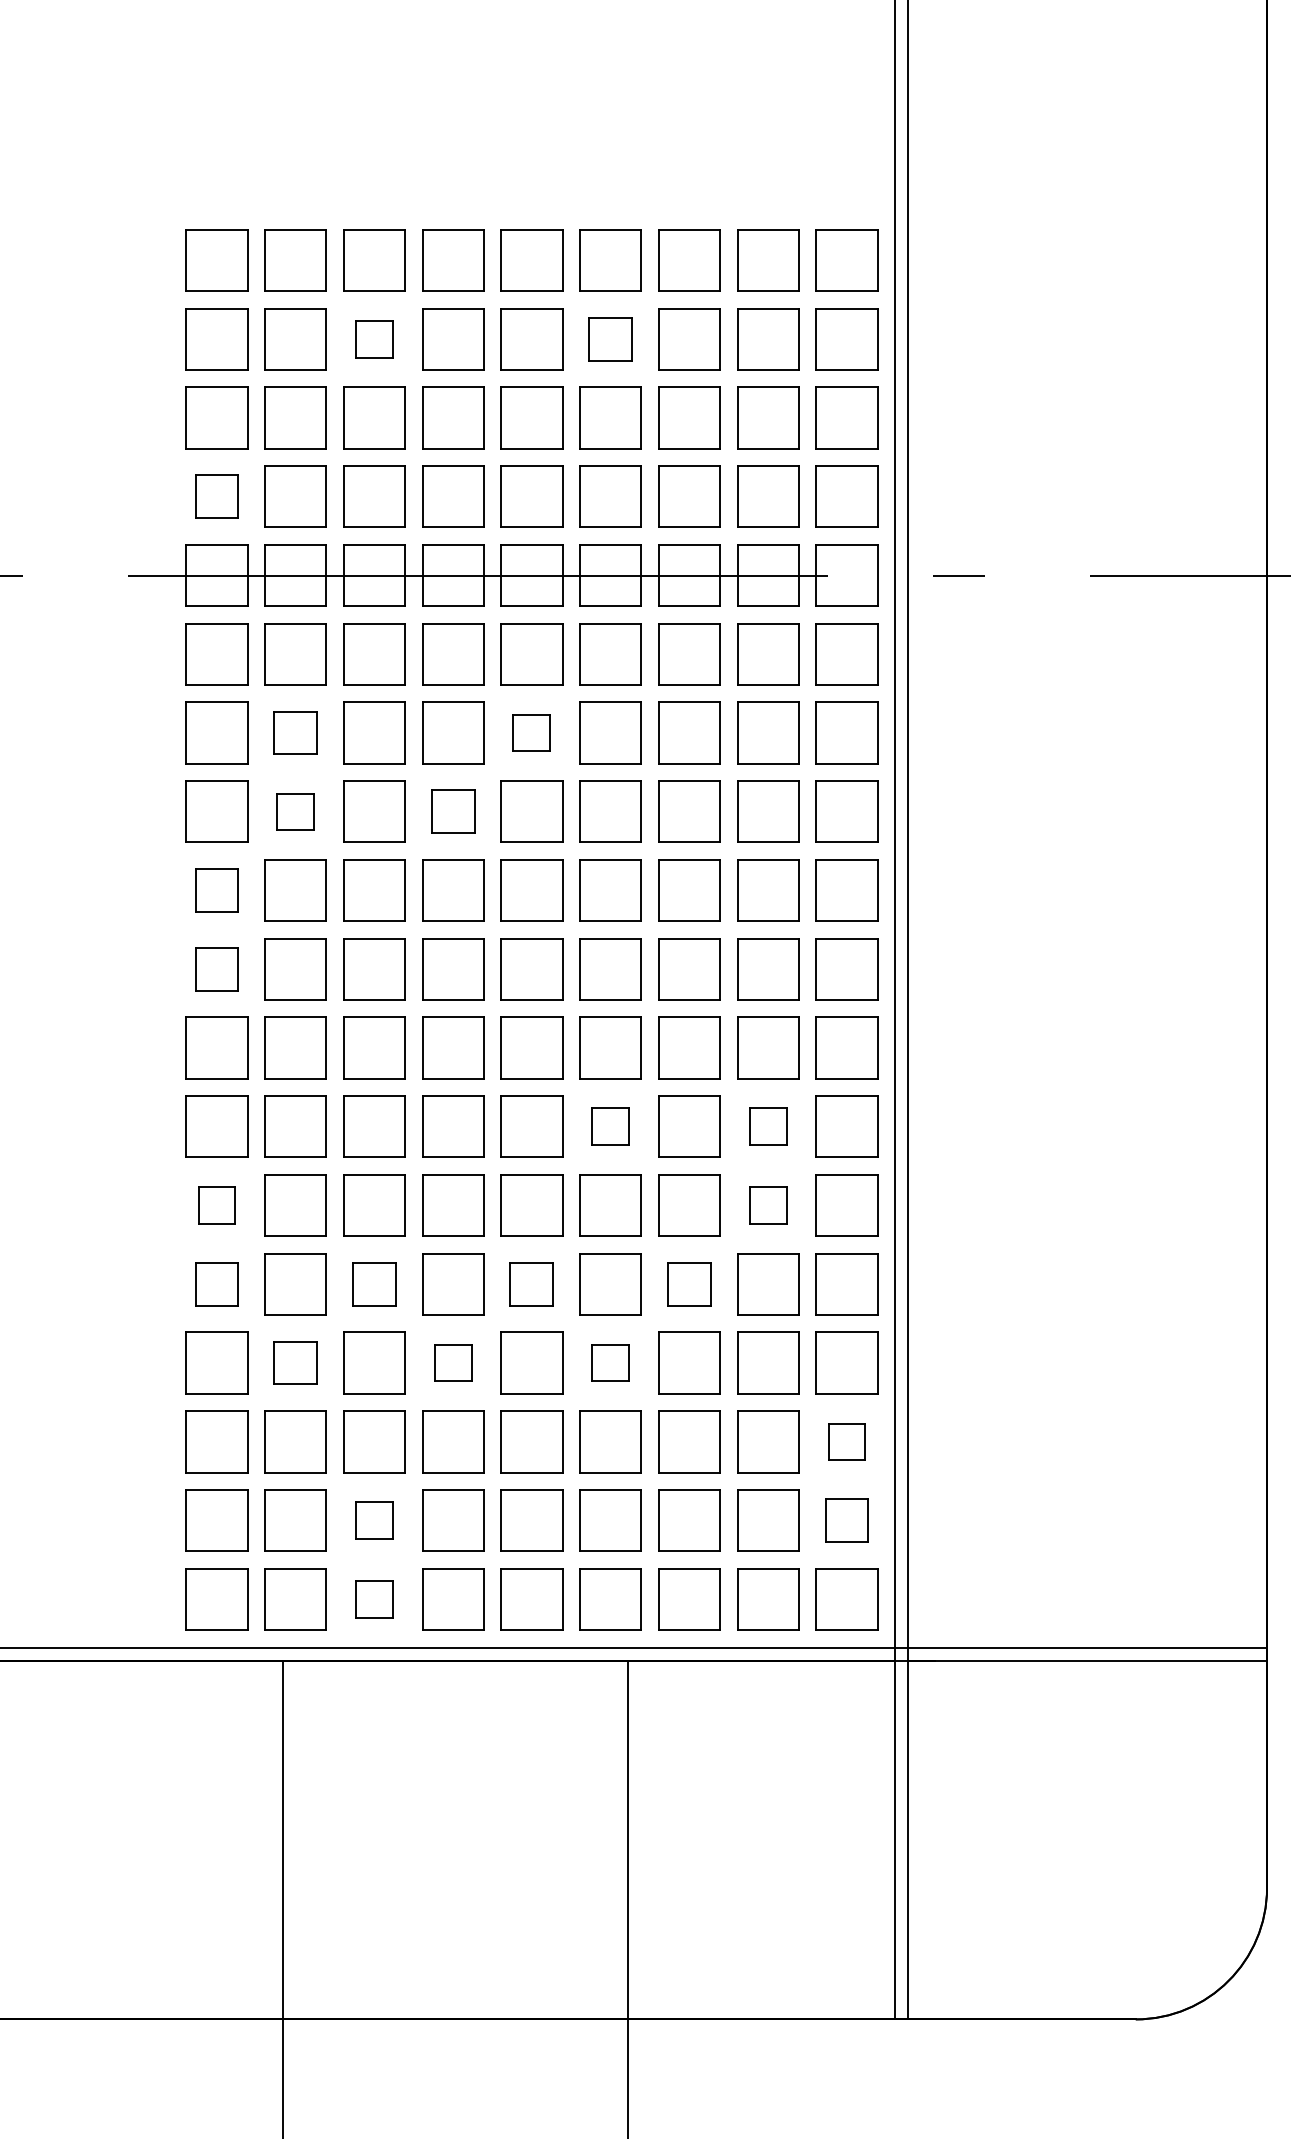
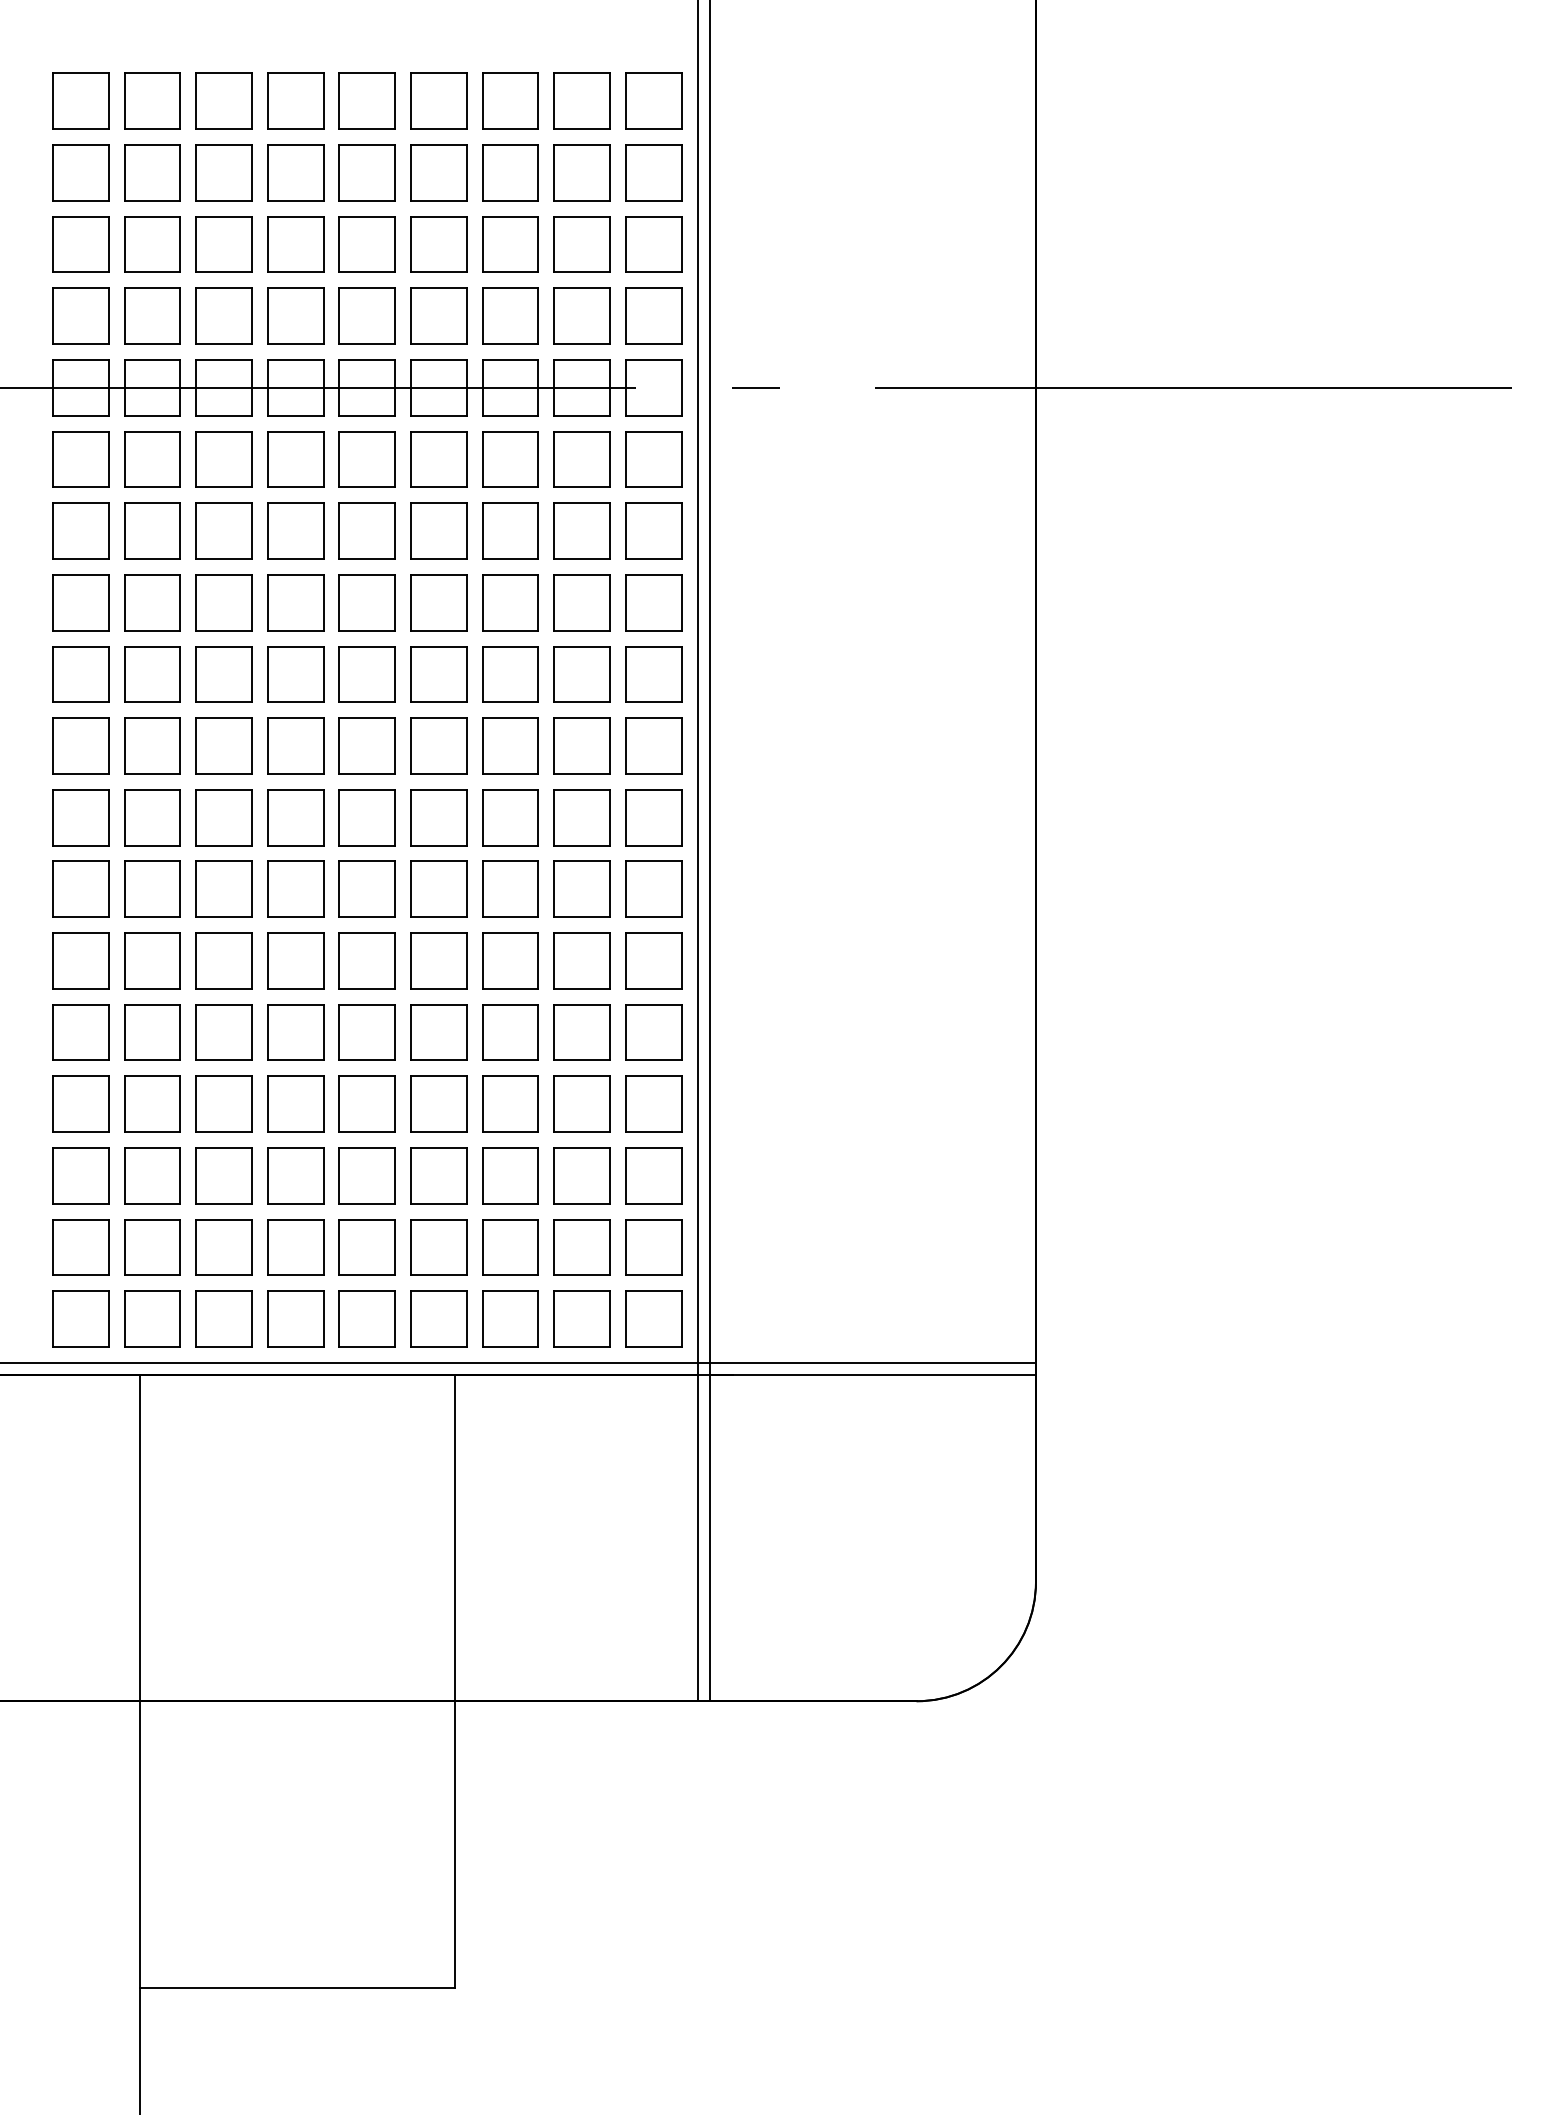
part: (373, 338) -> (223, 172), size x1.67
part: (610, 338) -> (438, 172), size x1.43
part: (216, 496) -> (80, 315), size x1.43
part: (295, 732) -> (152, 530), size x1.43
part: (531, 732) -> (366, 530), size x1.67
part: (295, 811) -> (152, 602), size x1.67
part: (453, 811) -> (295, 602), size x1.43
part: (216, 890) -> (80, 674), size x1.43
part: (216, 968) -> (80, 745), size x1.43
part: (610, 1125) -> (438, 888), size x1.67
part: (767, 1125) -> (581, 888), size x1.67
part: (216, 1205) -> (80, 960), size x1.67
part: (767, 1205) -> (581, 960), size x1.67
part: (216, 1284) -> (80, 1032), size x1.43
part: (373, 1284) -> (223, 1032), size x1.43
part: (531, 1284) -> (366, 1032), size x1.43
part: (689, 1284) -> (510, 1032), size x1.43
part: (295, 1362) -> (152, 1103), size x1.43
part: (453, 1362) -> (295, 1103), size x1.67
part: (610, 1362) -> (438, 1103), size x1.67
part: (846, 1441) -> (653, 1175), size x1.67
part: (373, 1520) -> (223, 1247), size x1.67
part: (846, 1520) -> (653, 1247), size x1.43
part: (373, 1598) -> (223, 1318), size x1.67

